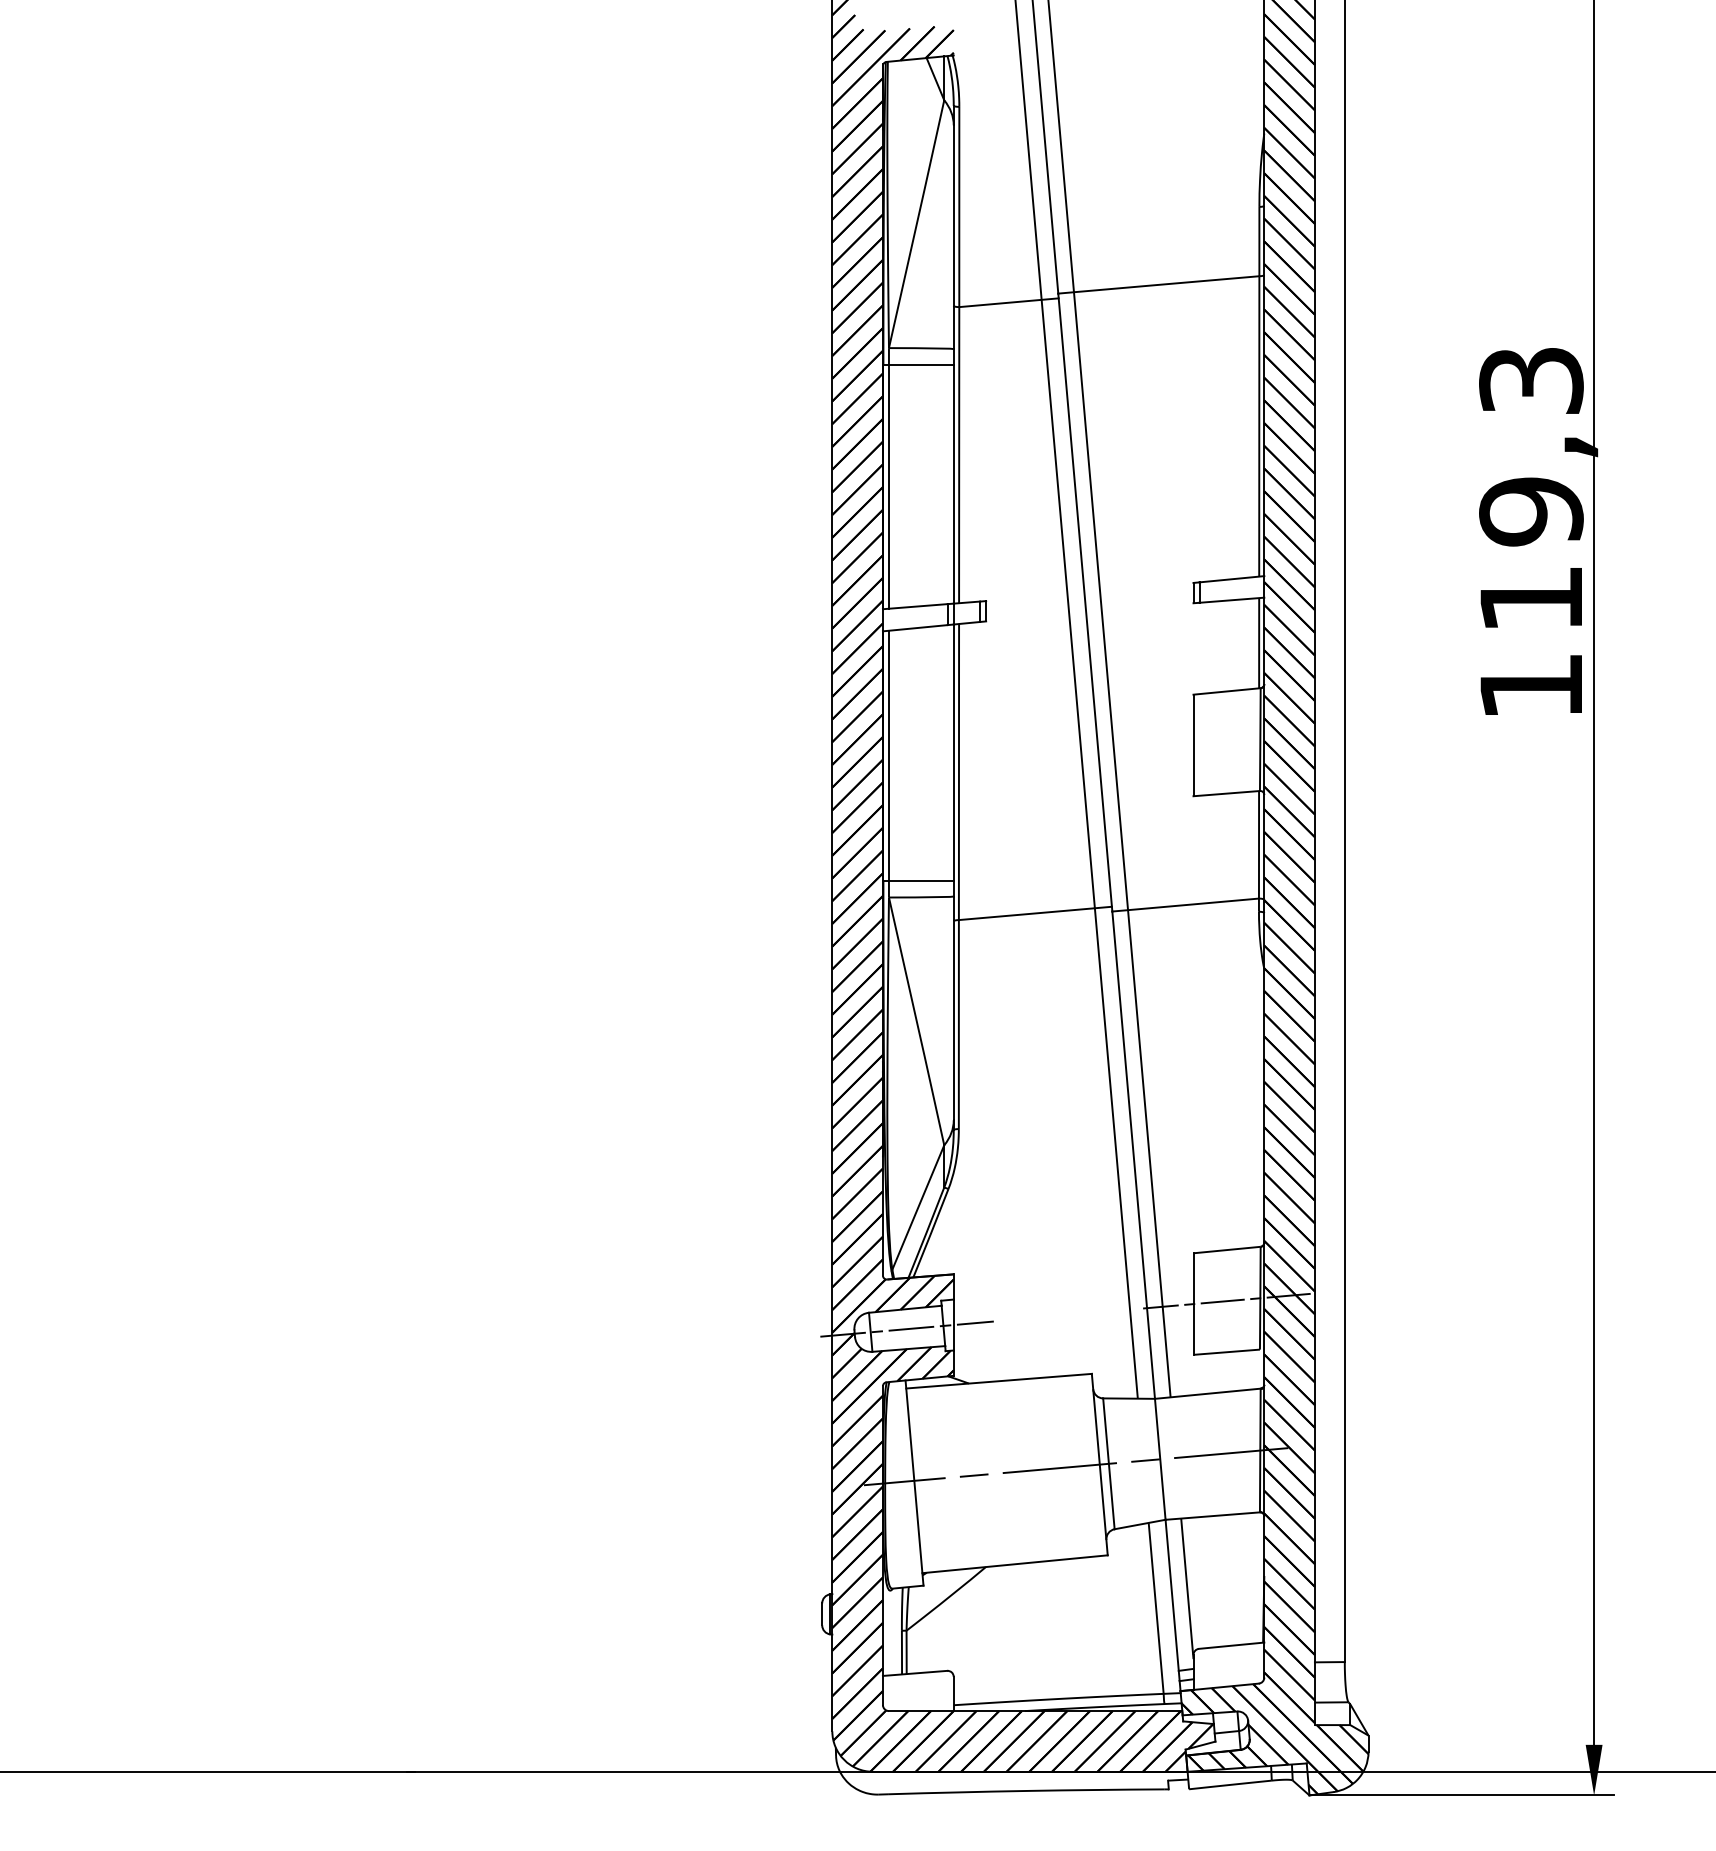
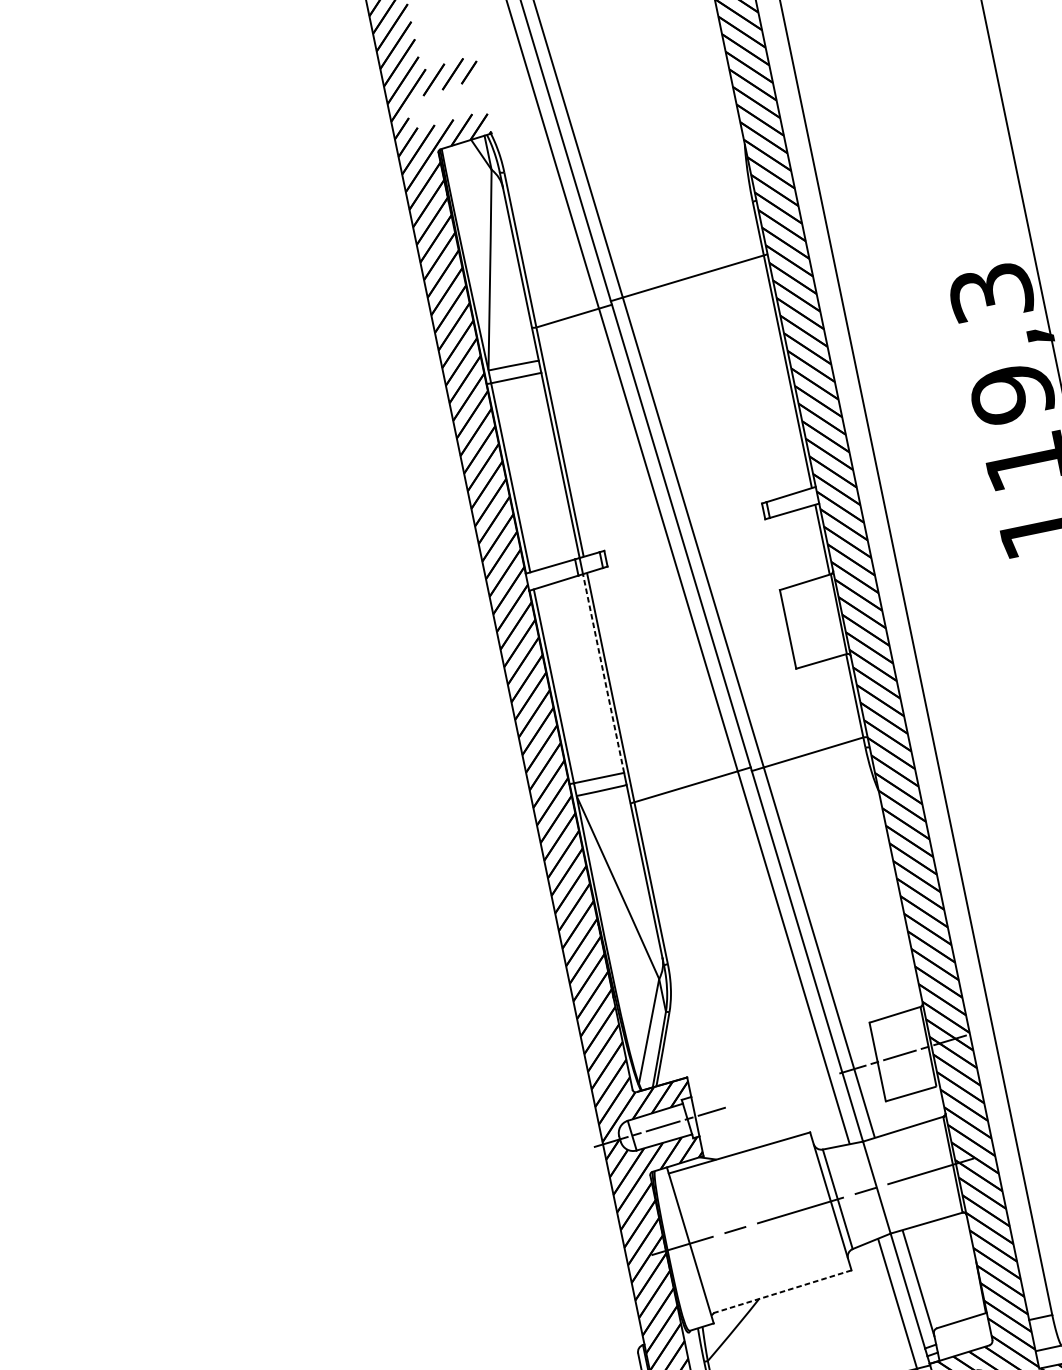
line: (953, 752) -> (603, 673), solid -> dashed
line: (1014, 1564) -> (780, 1292), solid -> dashed

